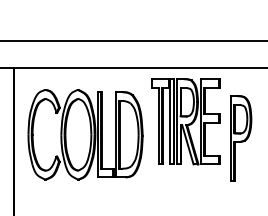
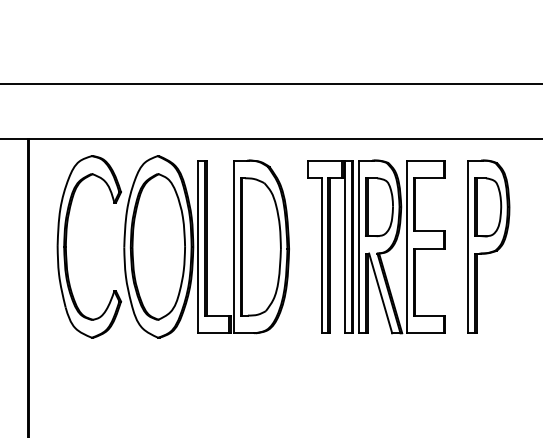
part: (85, 134) -> (173, 246), moved
part: (241, 138) -> (489, 246), moved

